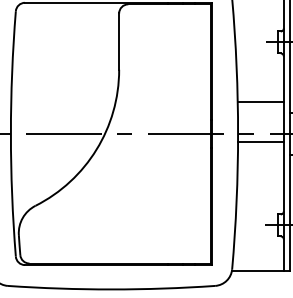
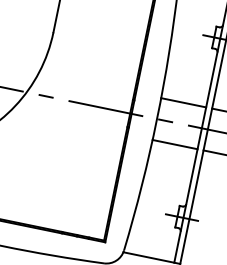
line: (260, 101) -> (183, 102), moved
line: (260, 142) -> (174, 144), moved

